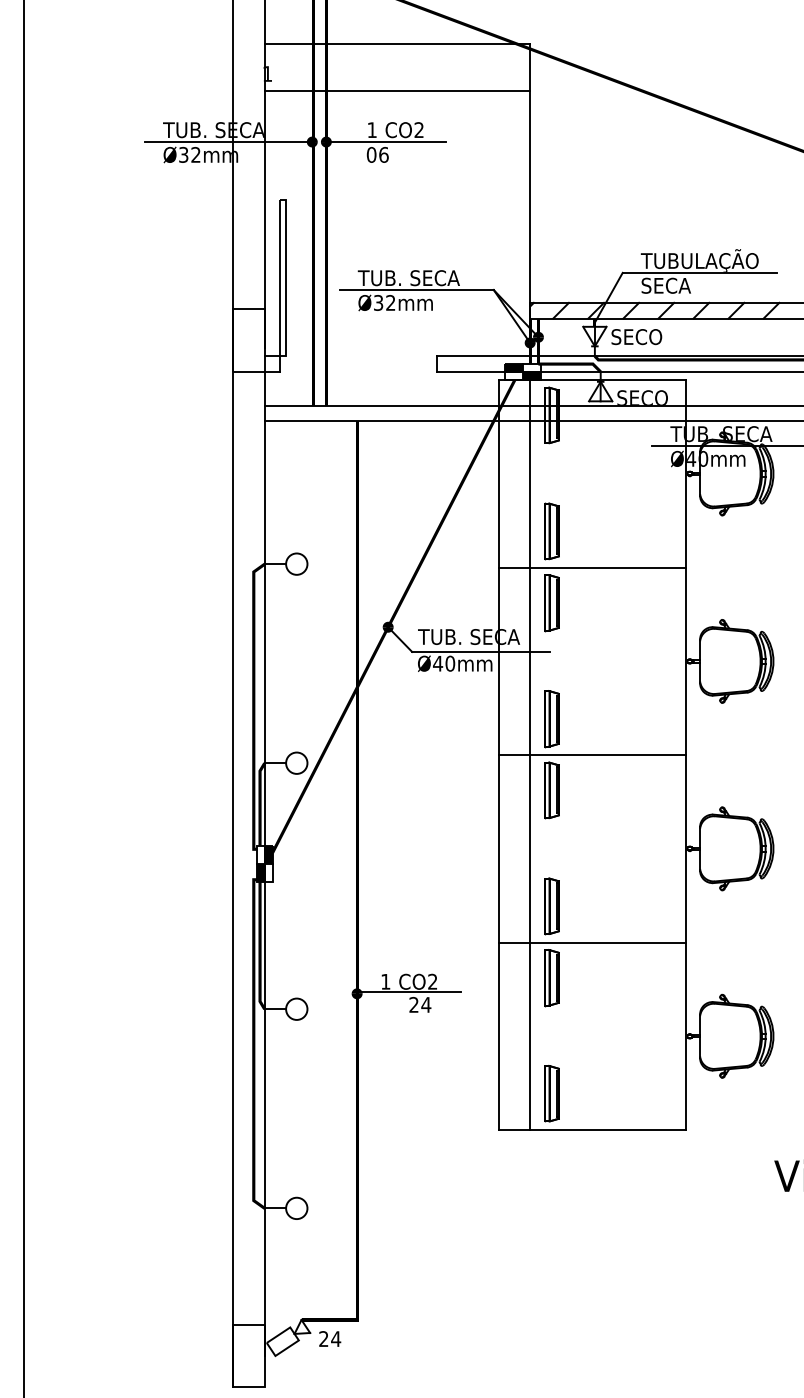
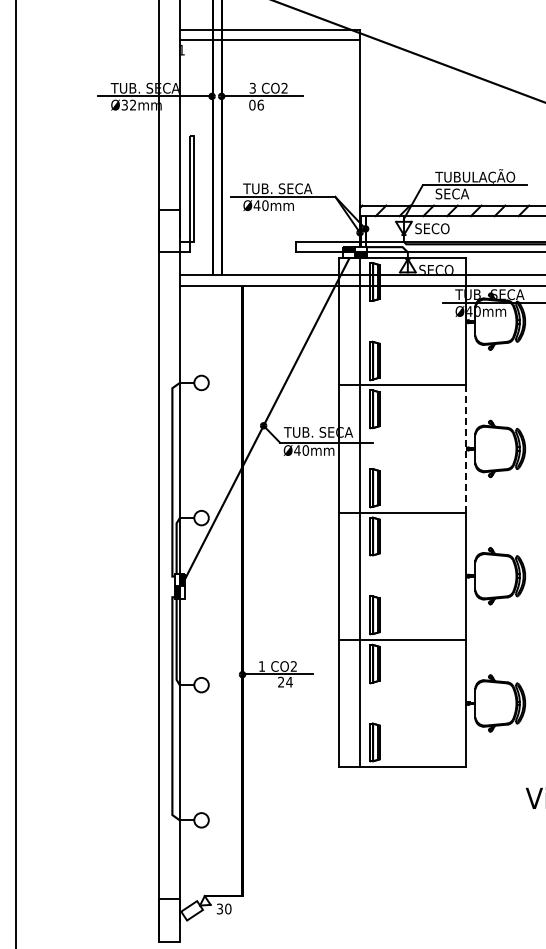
line: (396, 90) -> (269, 39), moved
text: (371, 128) -> (252, 87), 1 -> 3
text: (383, 302) -> (260, 205), Ø32mm -> Ø40mm
line: (687, 660) -> (466, 448), solid -> dashed
text: (329, 1338) -> (223, 908), 24 -> 30

